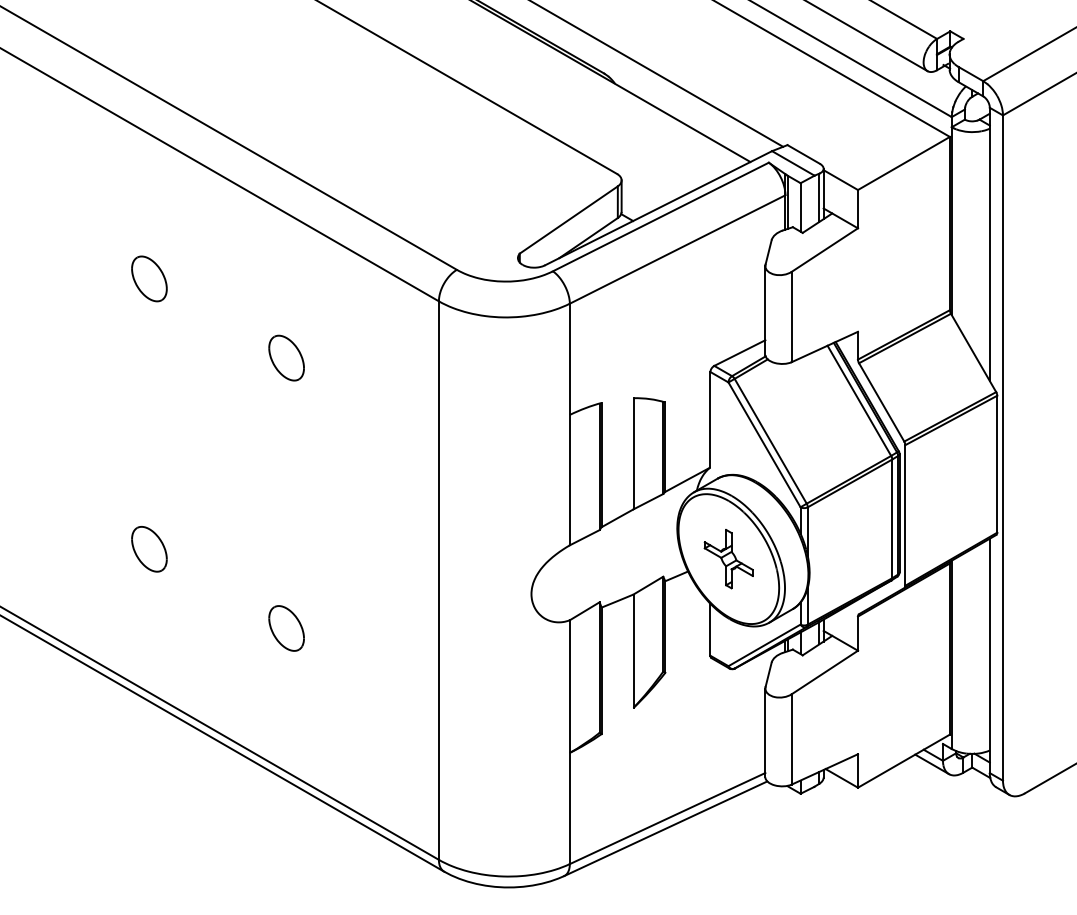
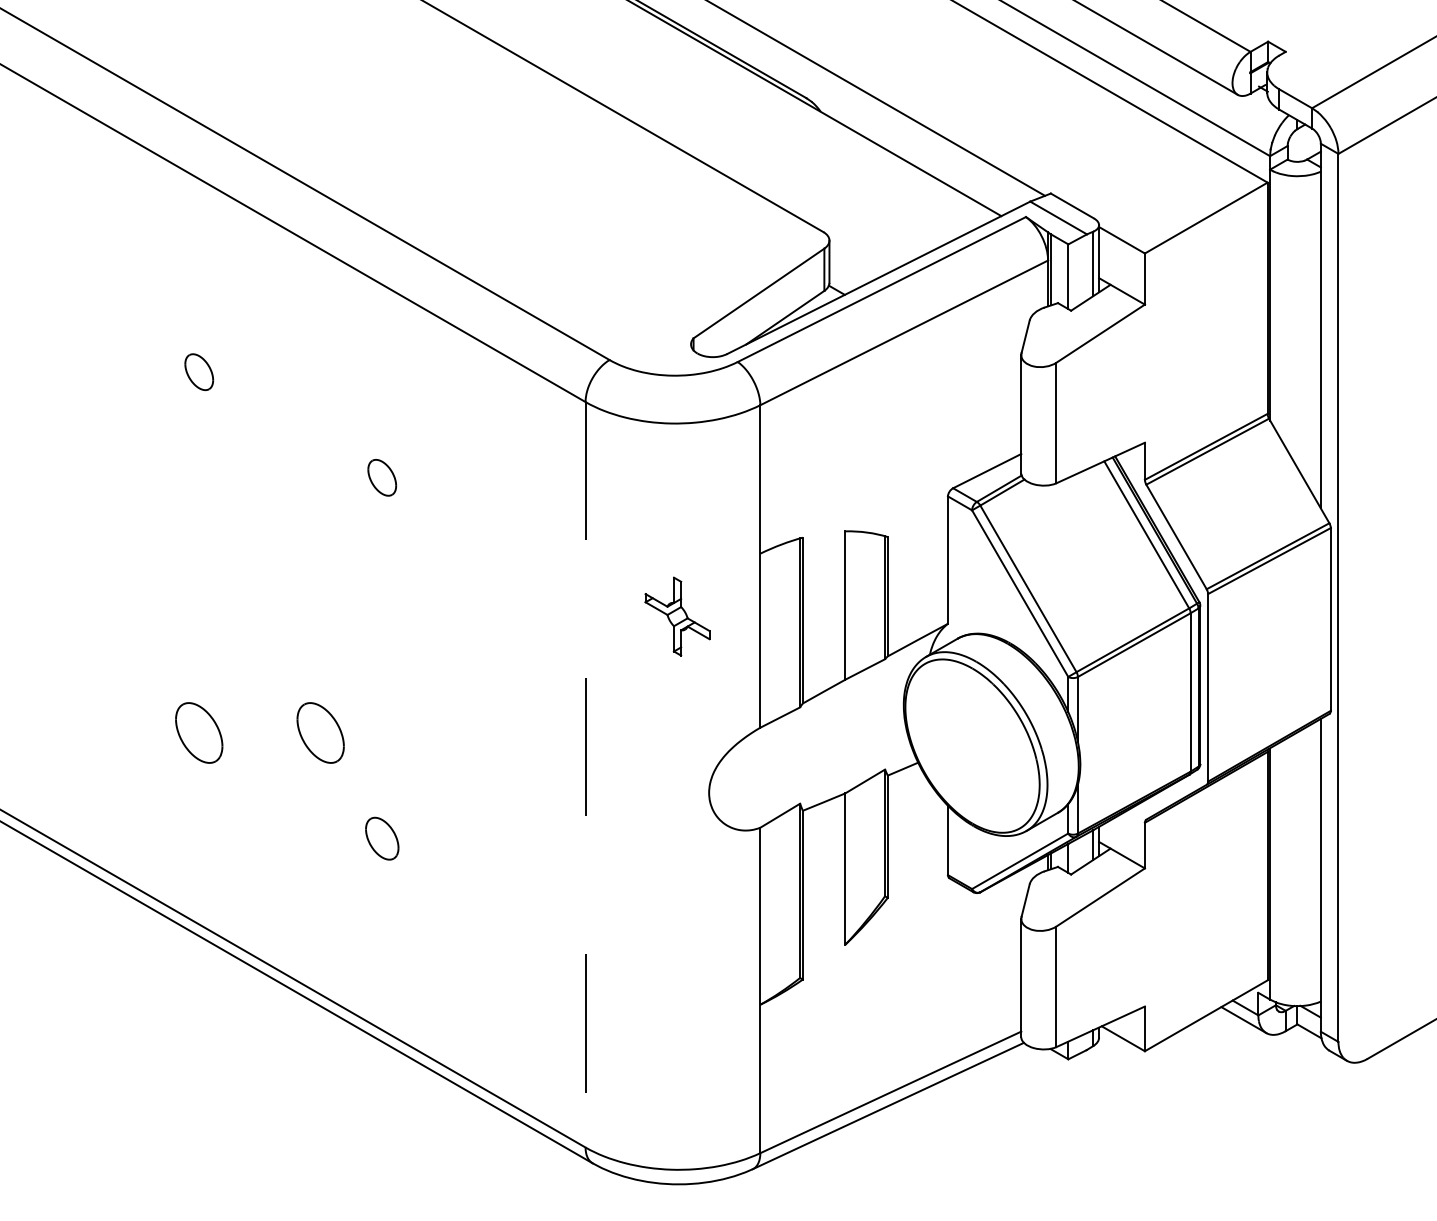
part: (149, 278) -> (199, 371), size x0.6
part: (286, 357) -> (382, 477), size x0.6
part: (240, 549) -> (320, 733), added
part: (728, 559) -> (677, 617), moved
line: (438, 581) -> (585, 776), solid -> dashed
part: (286, 628) -> (382, 838), size x0.7

